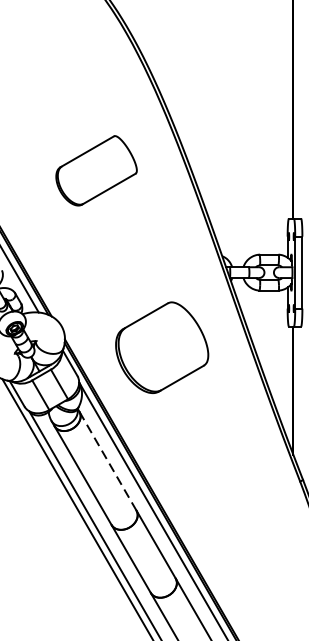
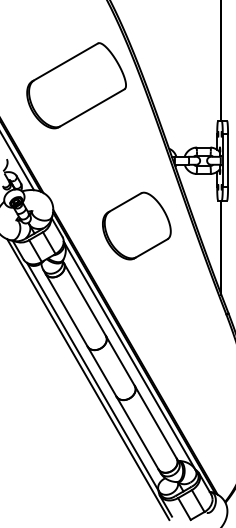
part: (96, 170) -> (76, 85), size x1.67
part: (161, 346) -> (136, 225), moved
line: (107, 461) -> (84, 299), dashed -> solid

